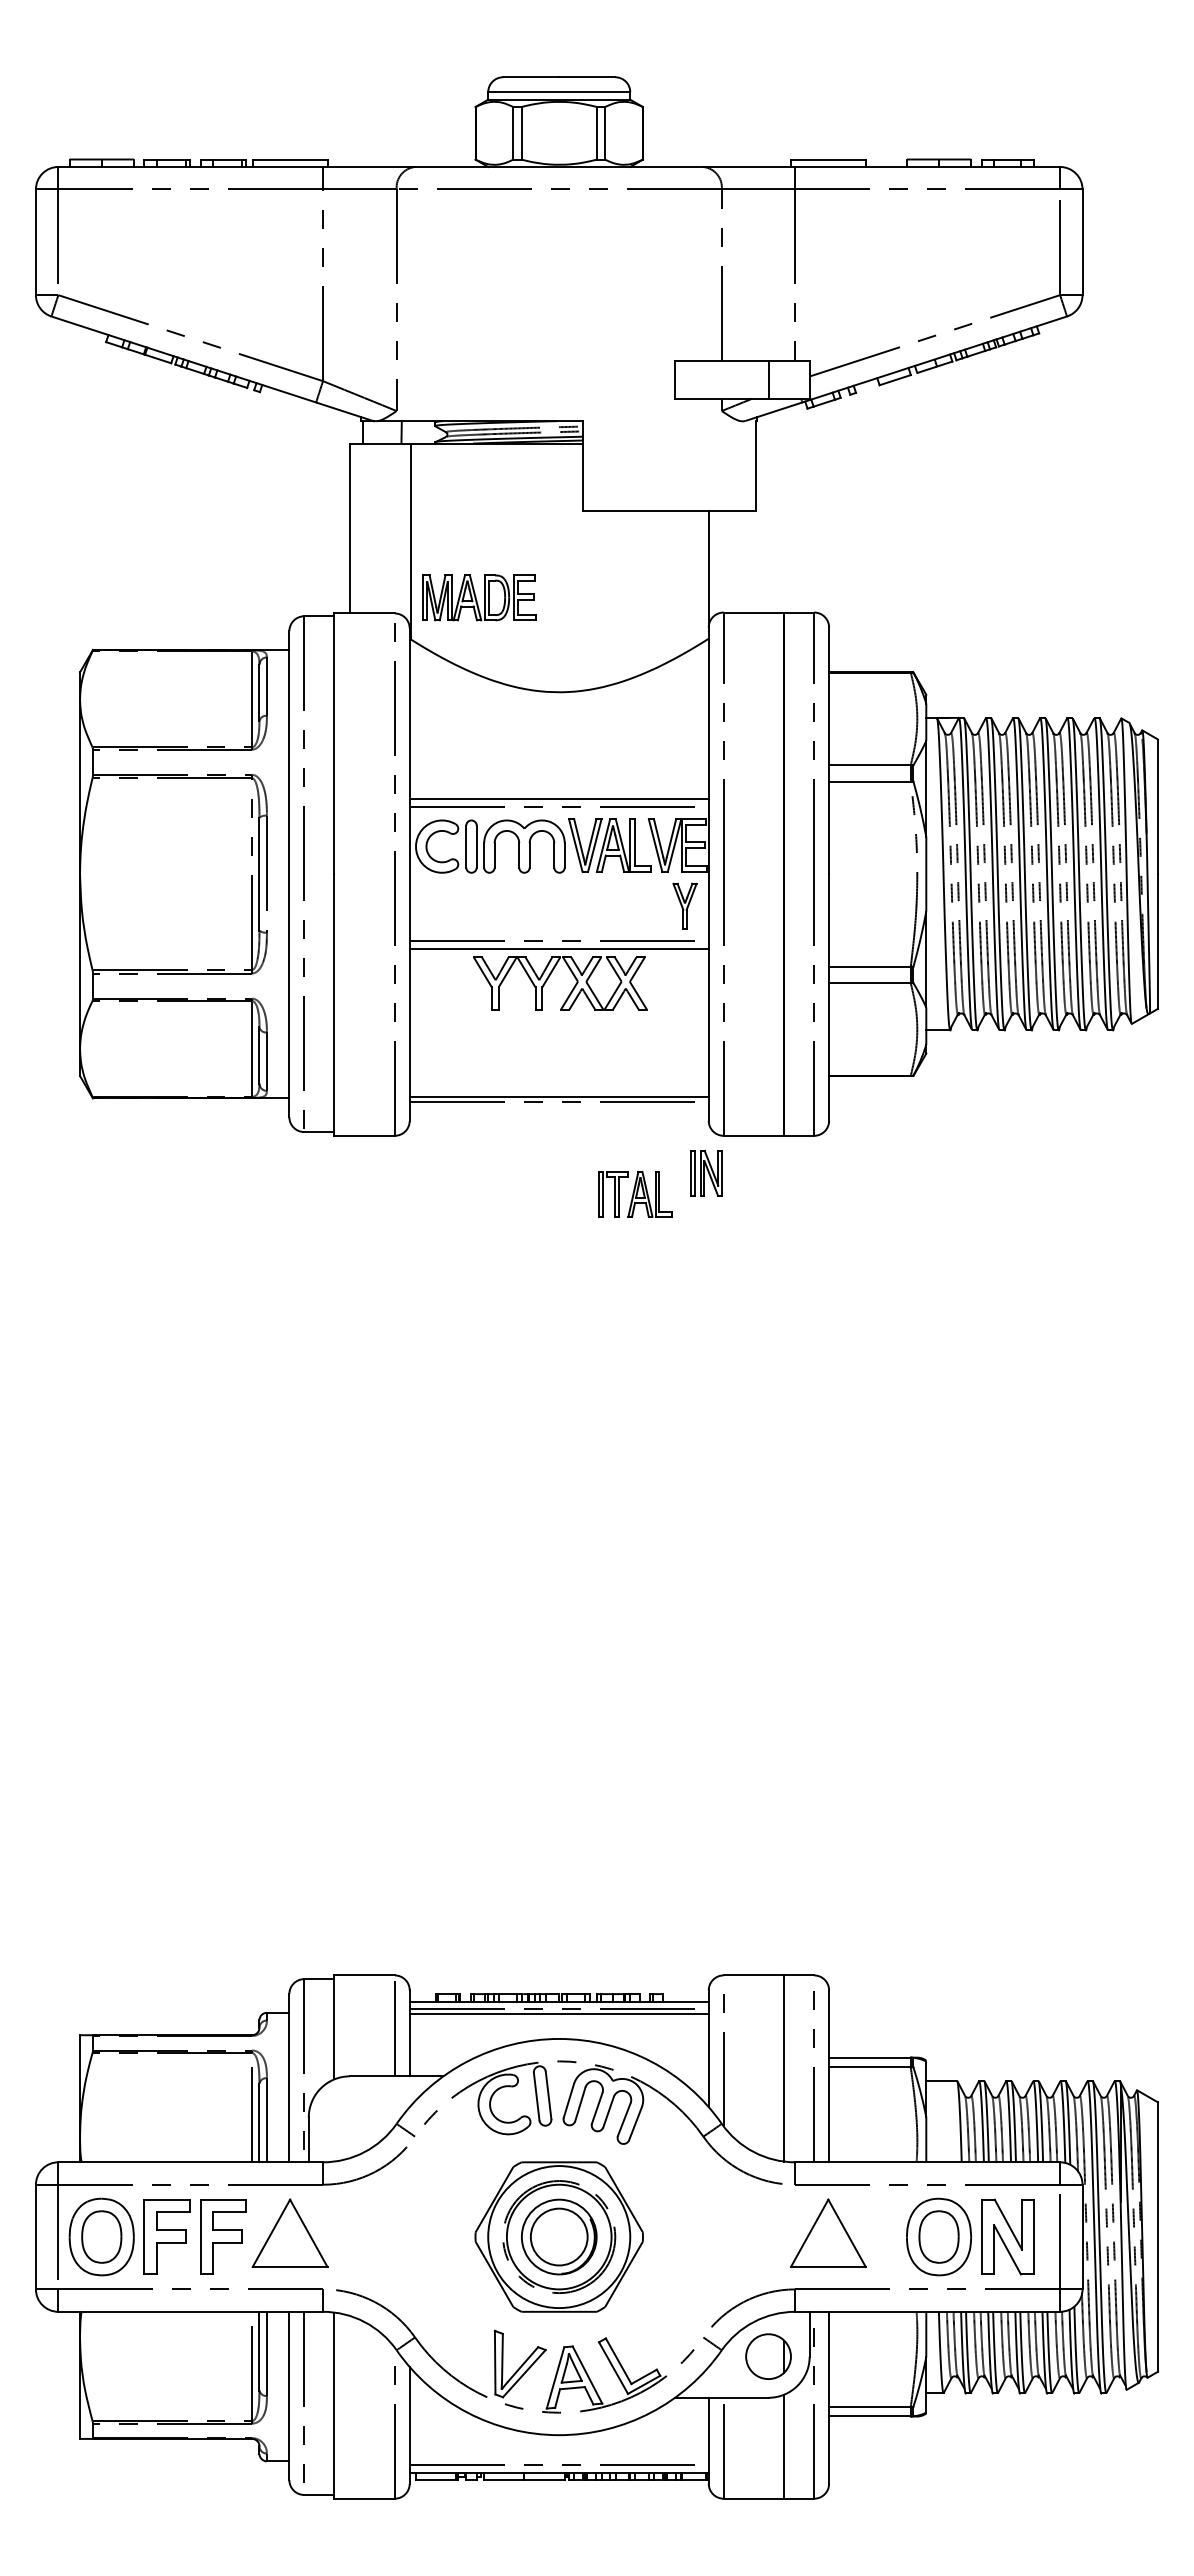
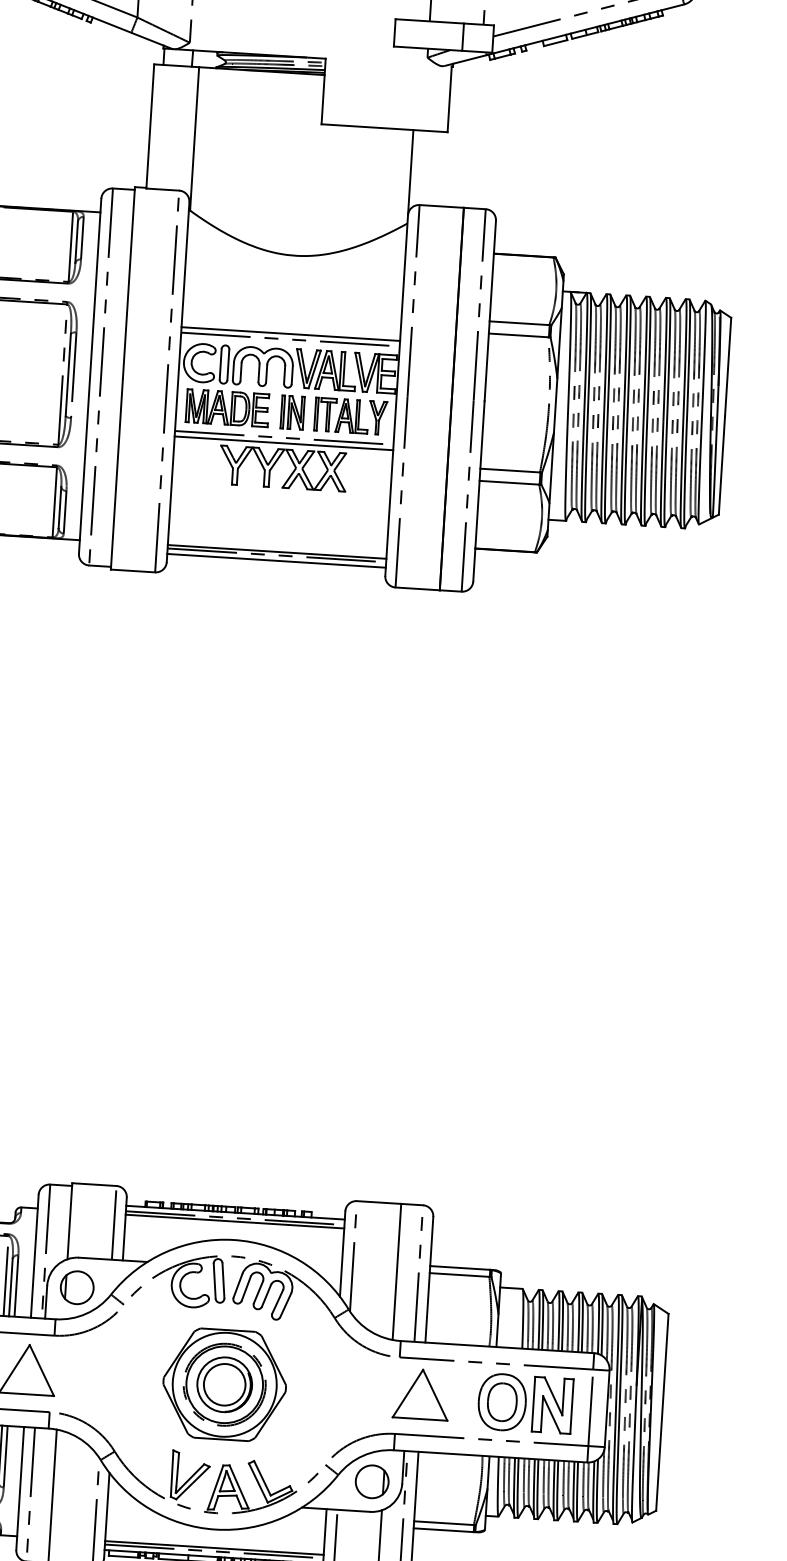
part: (479, 597) -> (227, 407), moved
line: (558, 1109) -> (276, 560), added
part: (706, 1173) -> (292, 412), moved
part: (635, 1194) -> (341, 415), moved
part: (349, 2117) -> (76, 1287), added
line: (558, 2460) -> (213, 1548), added

